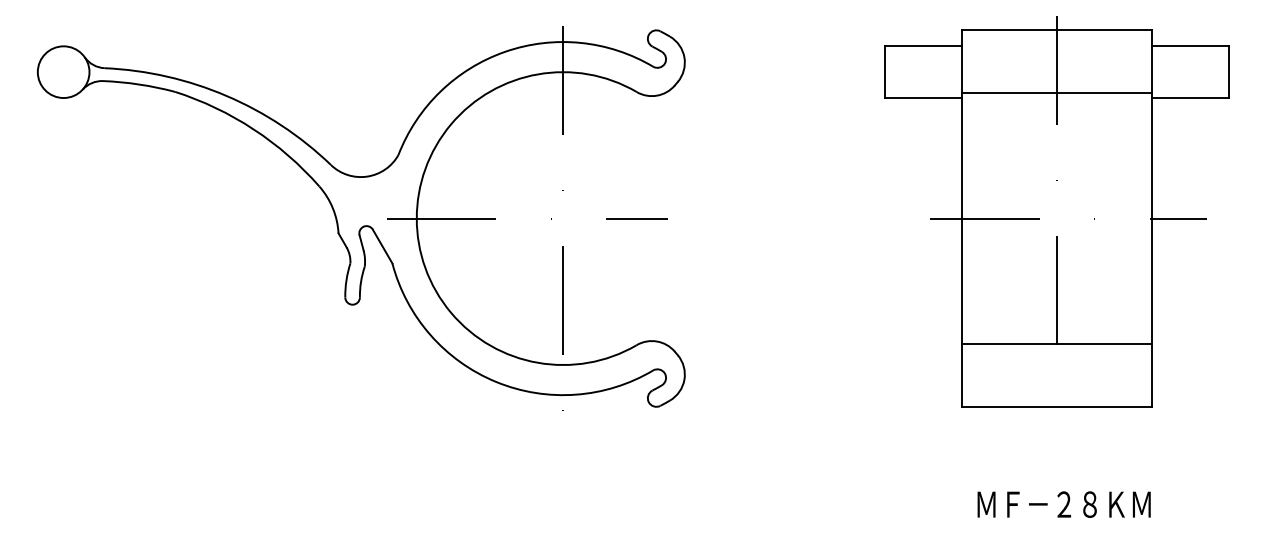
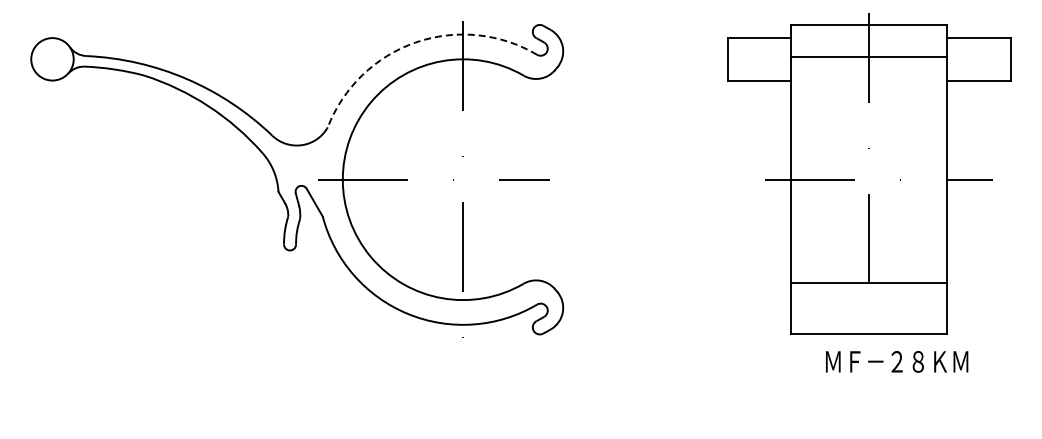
arc: (505, 51) -> (415, 42), solid -> dashed
line: (1057, 93) -> (869, 57), moved
text: (1064, 504) -> (897, 361), moved

